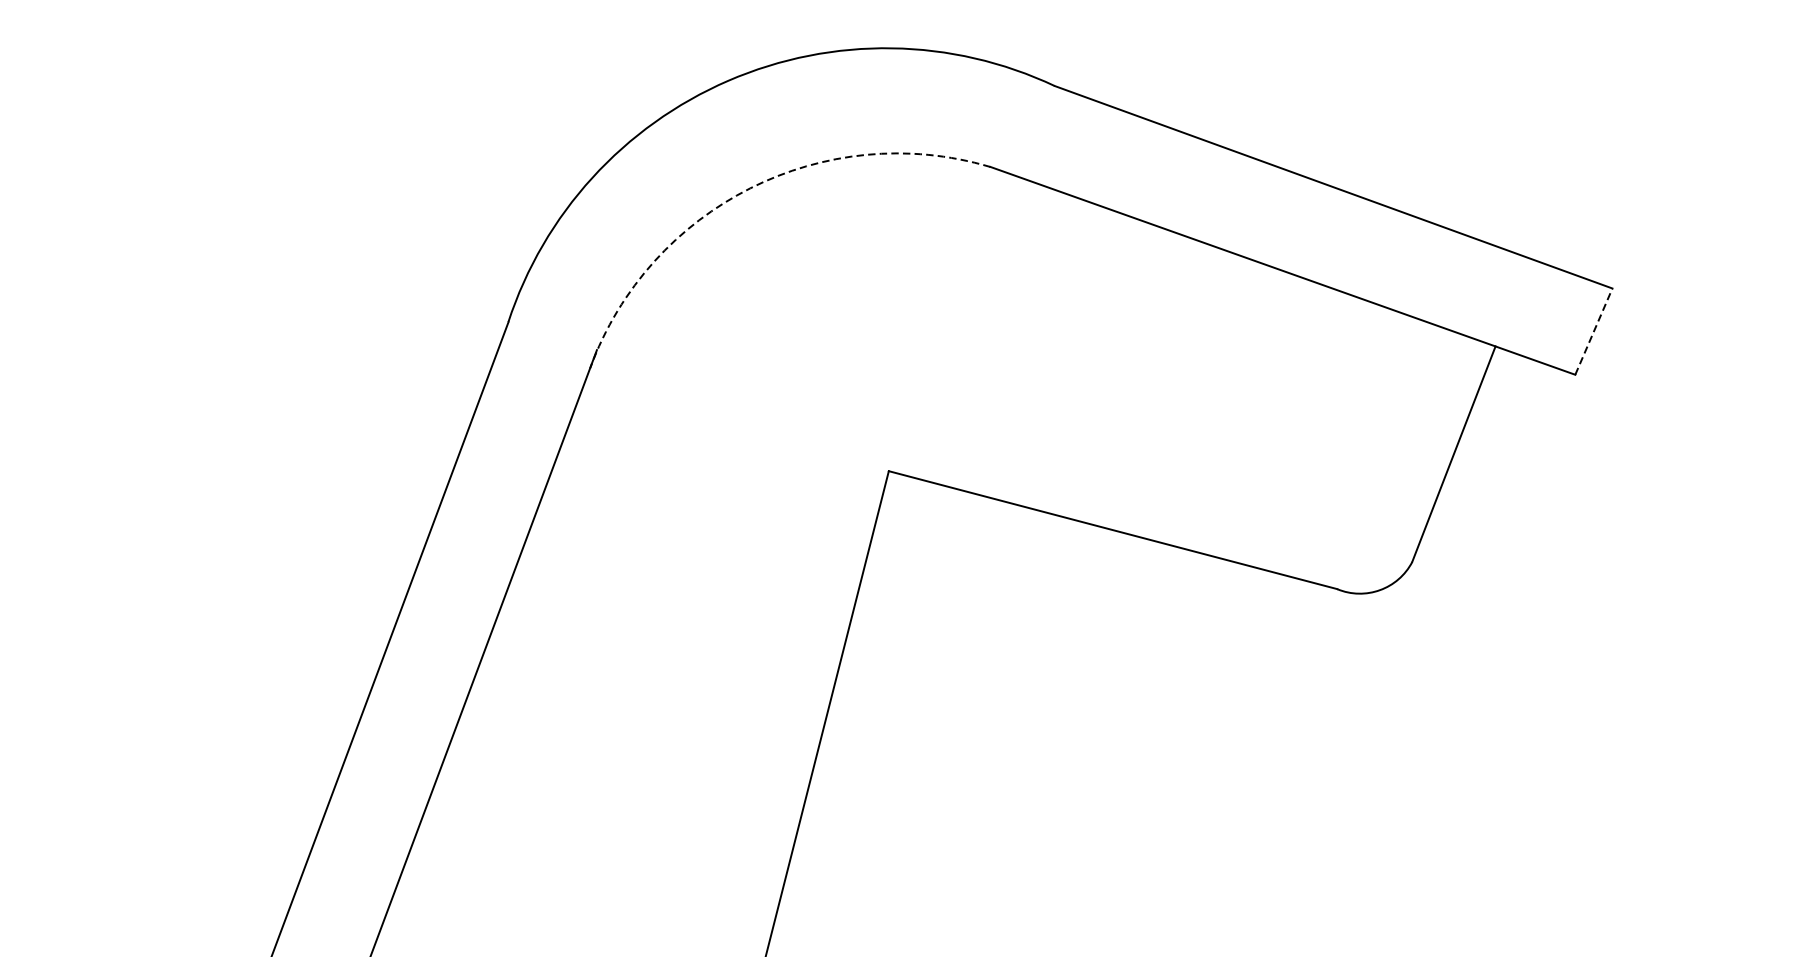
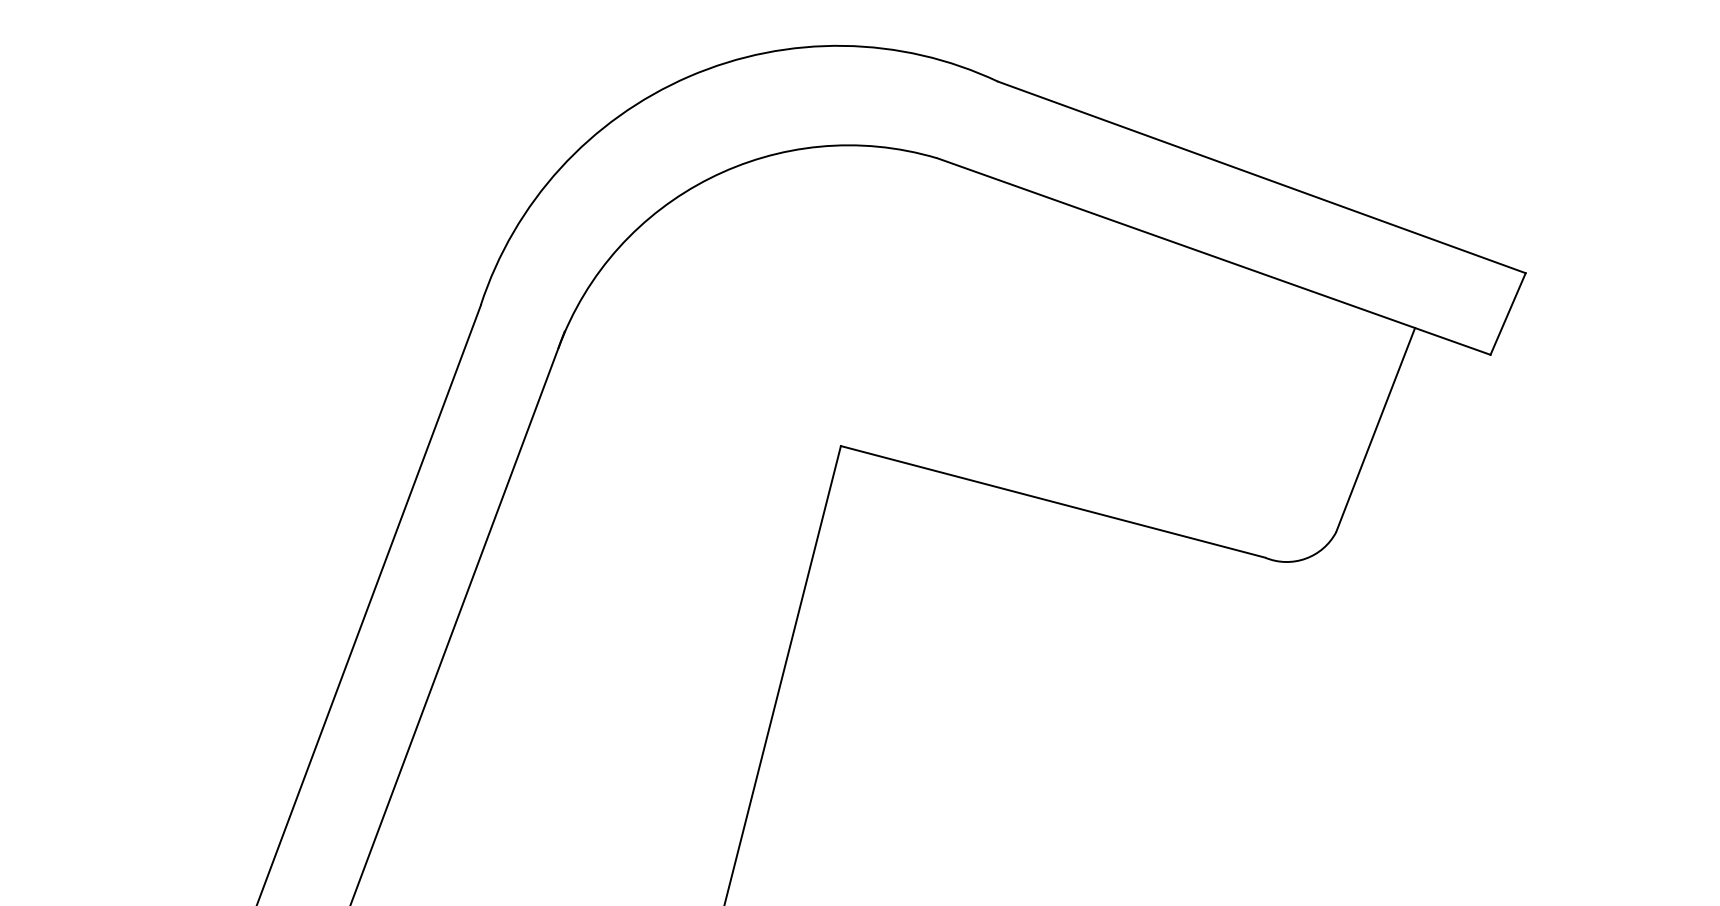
arc: (749, 188) -> (709, 178), dashed -> solid
line: (1594, 331) -> (1508, 313), dashed -> solid

